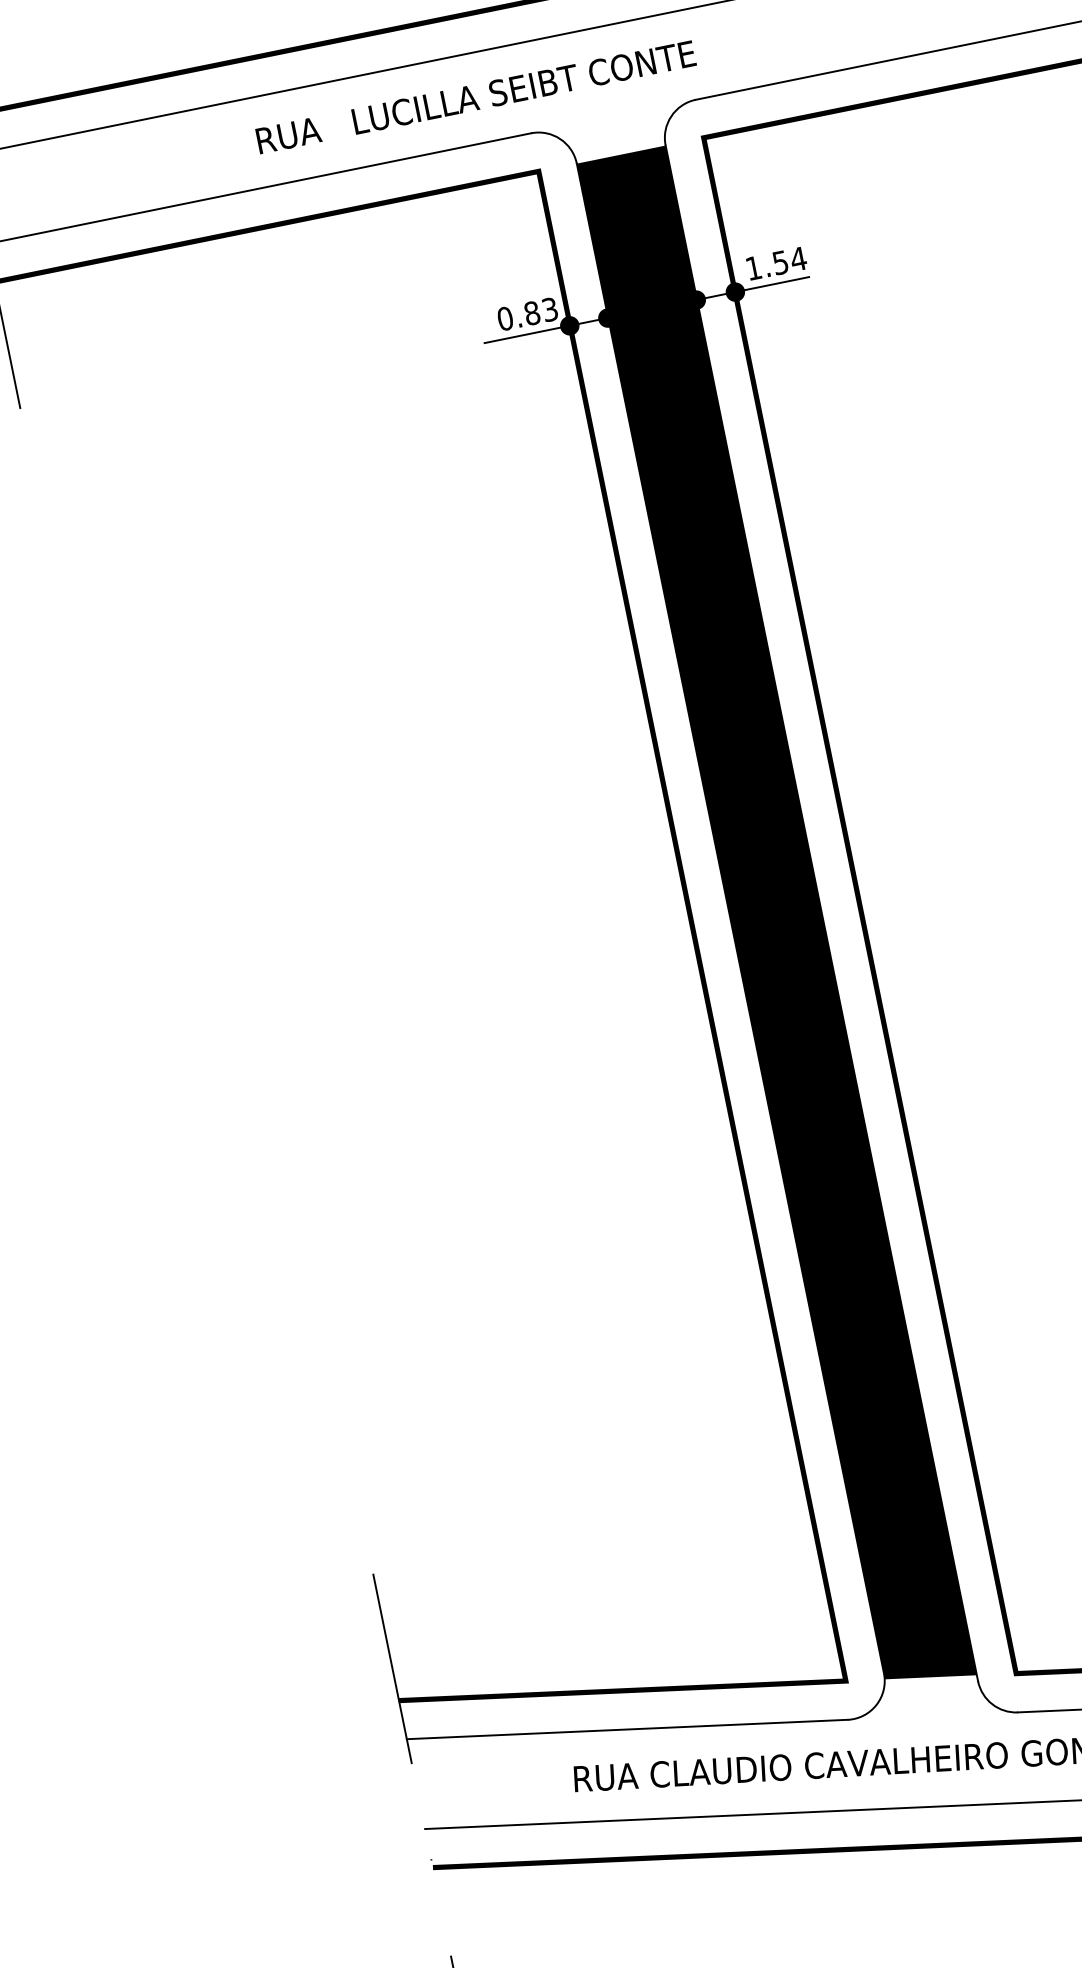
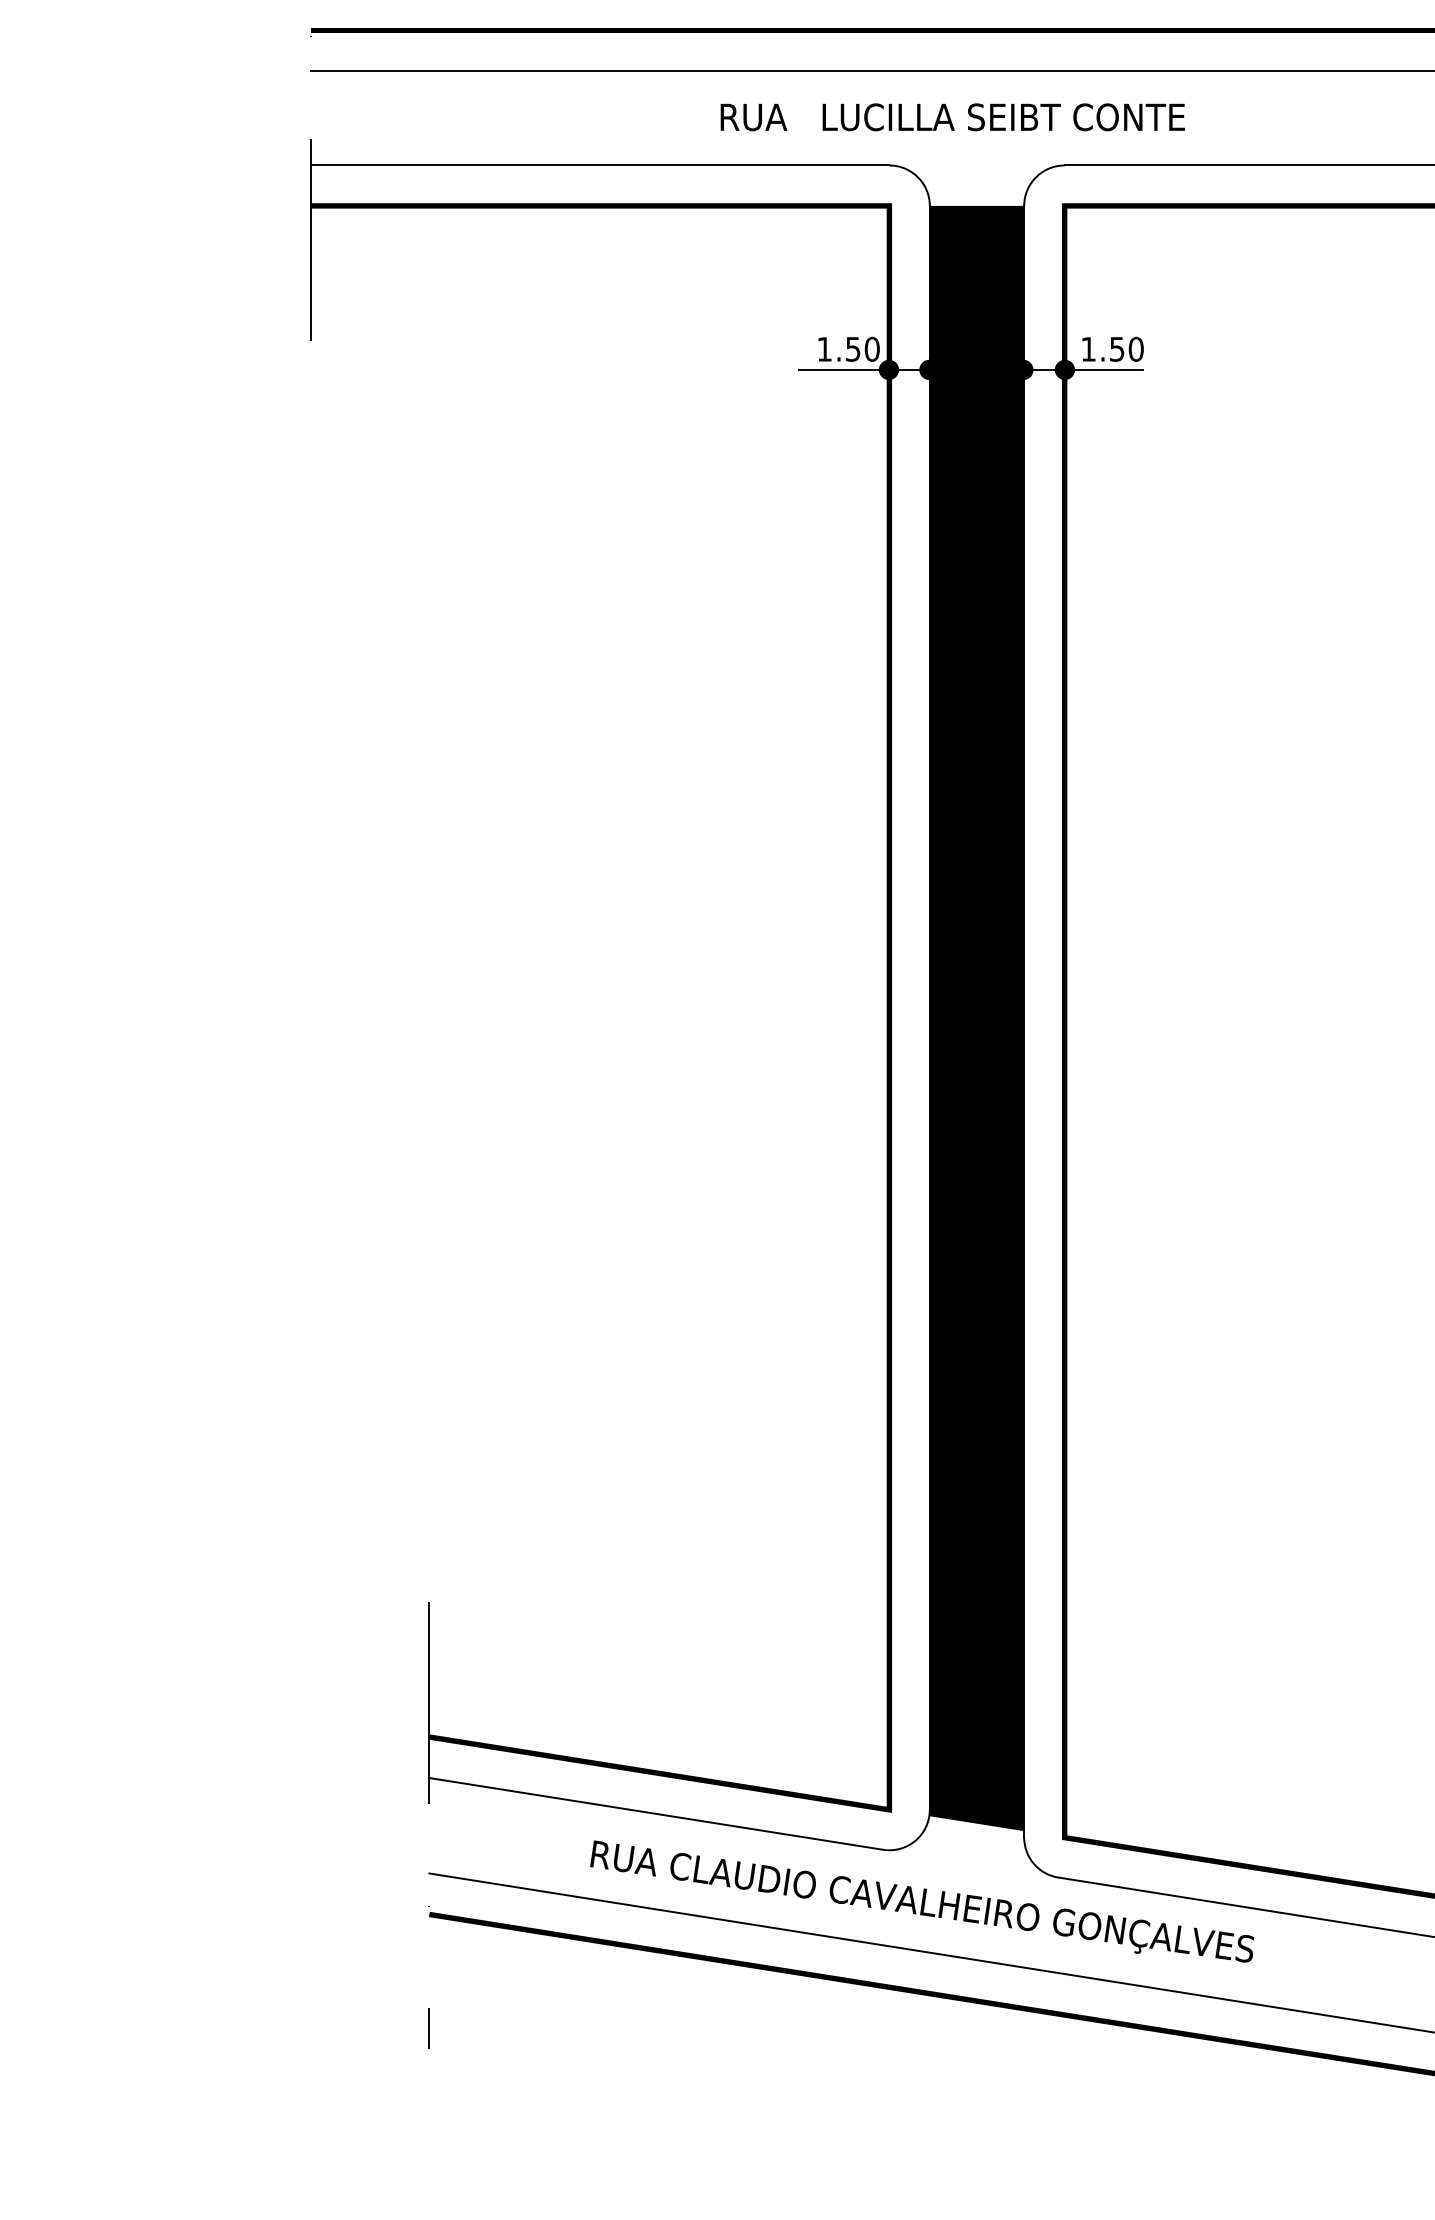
text: (475, 97) -> (952, 117), moved
text: (798, 258) -> (1136, 348), 1.54 -> 1.50
text: (527, 313) -> (848, 348), 0.83 -> 1.50

